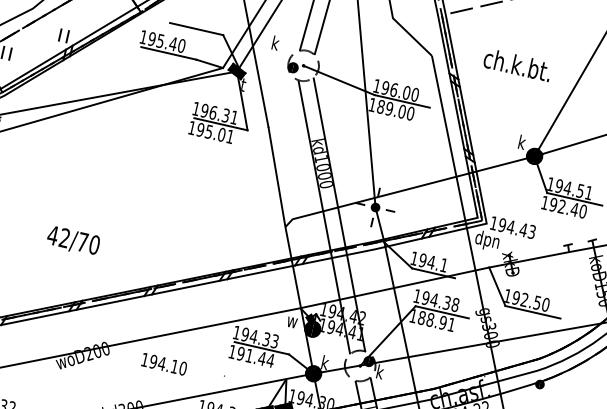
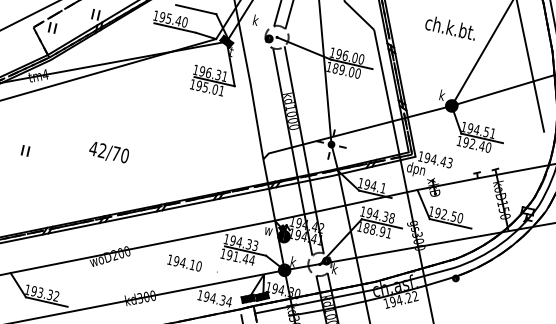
text: (515, 65) -> (449, 28), moved
text: (72, 240) -> (108, 152), moved
text: (163, 363) -> (184, 262), moved

